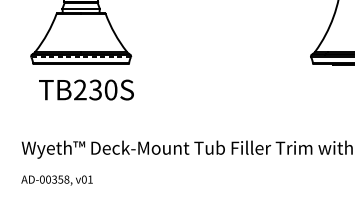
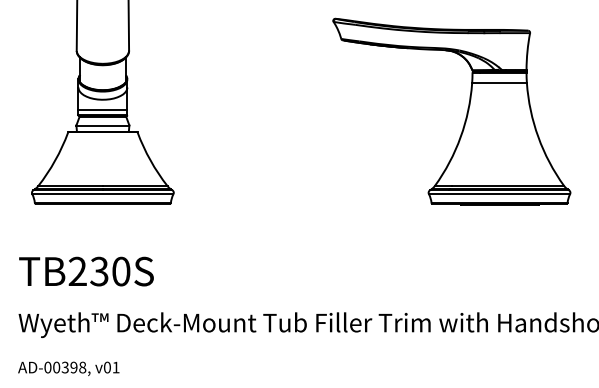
line: (80, 57) -> (102, 194), dashed -> solid
text: (86, 89) -> (86, 271), moved
text: (60, 179) -> (73, 367), AD-00358, -> AD-00398,

